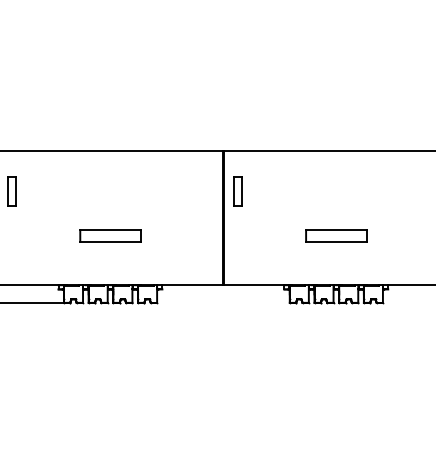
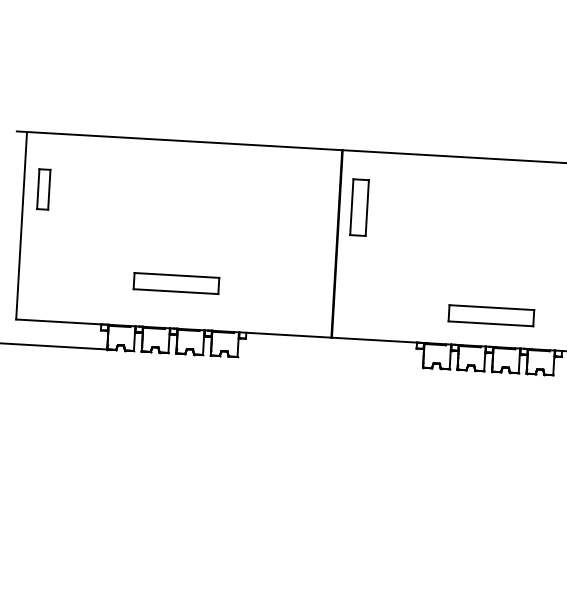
part: (237, 191) -> (358, 207), size x1.4
part: (110, 235) -> (176, 282), moved
part: (336, 235) -> (491, 315), moved

